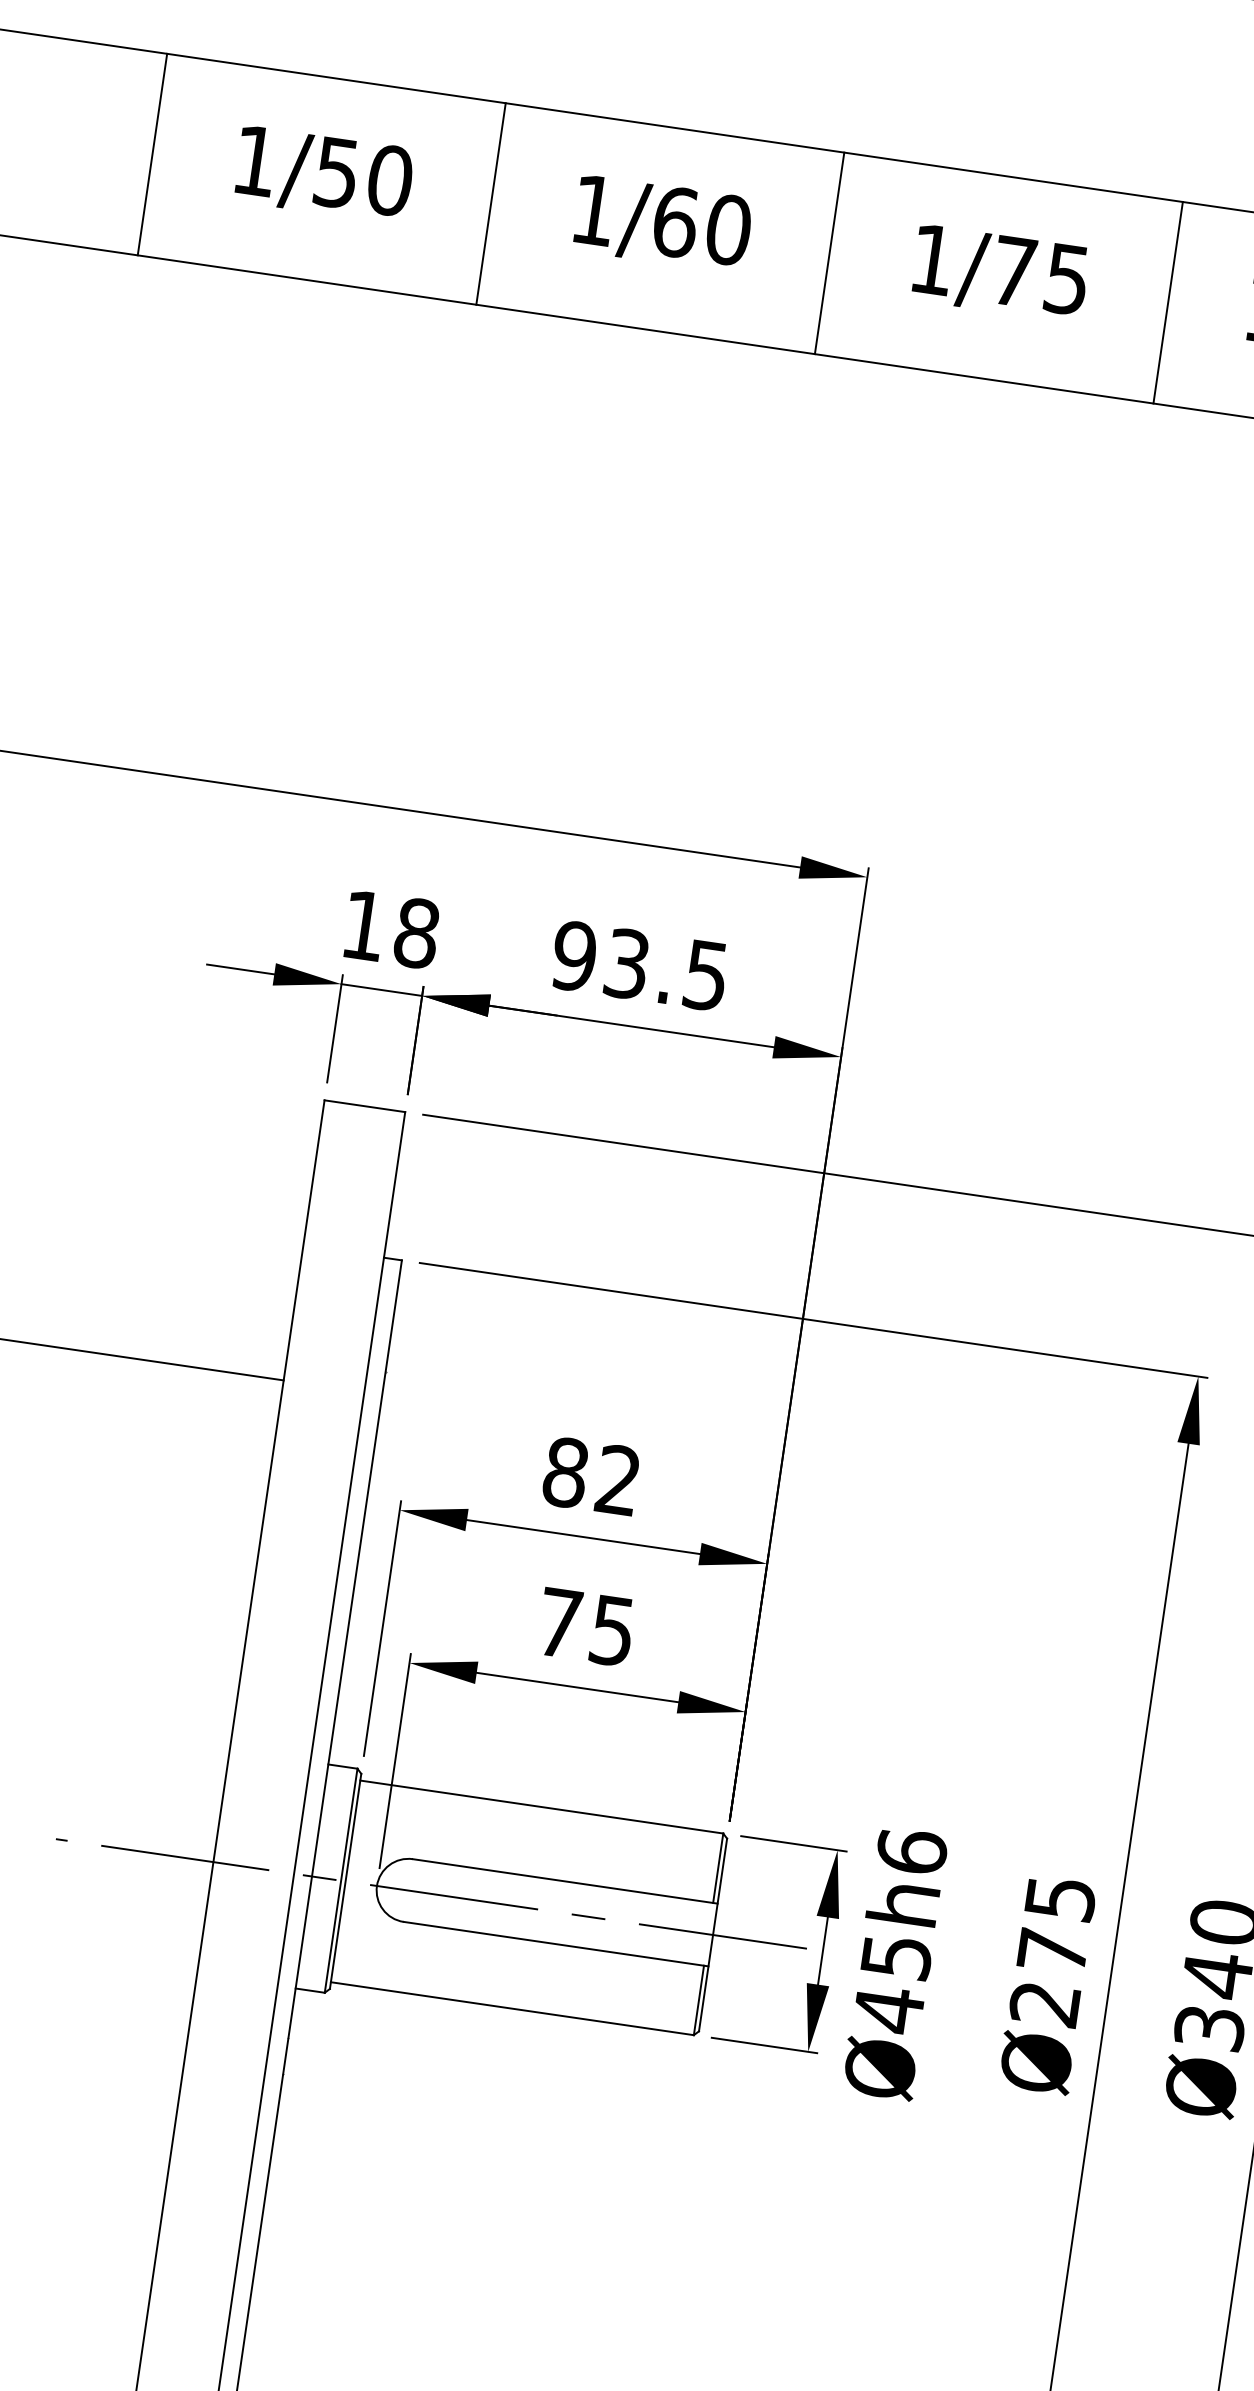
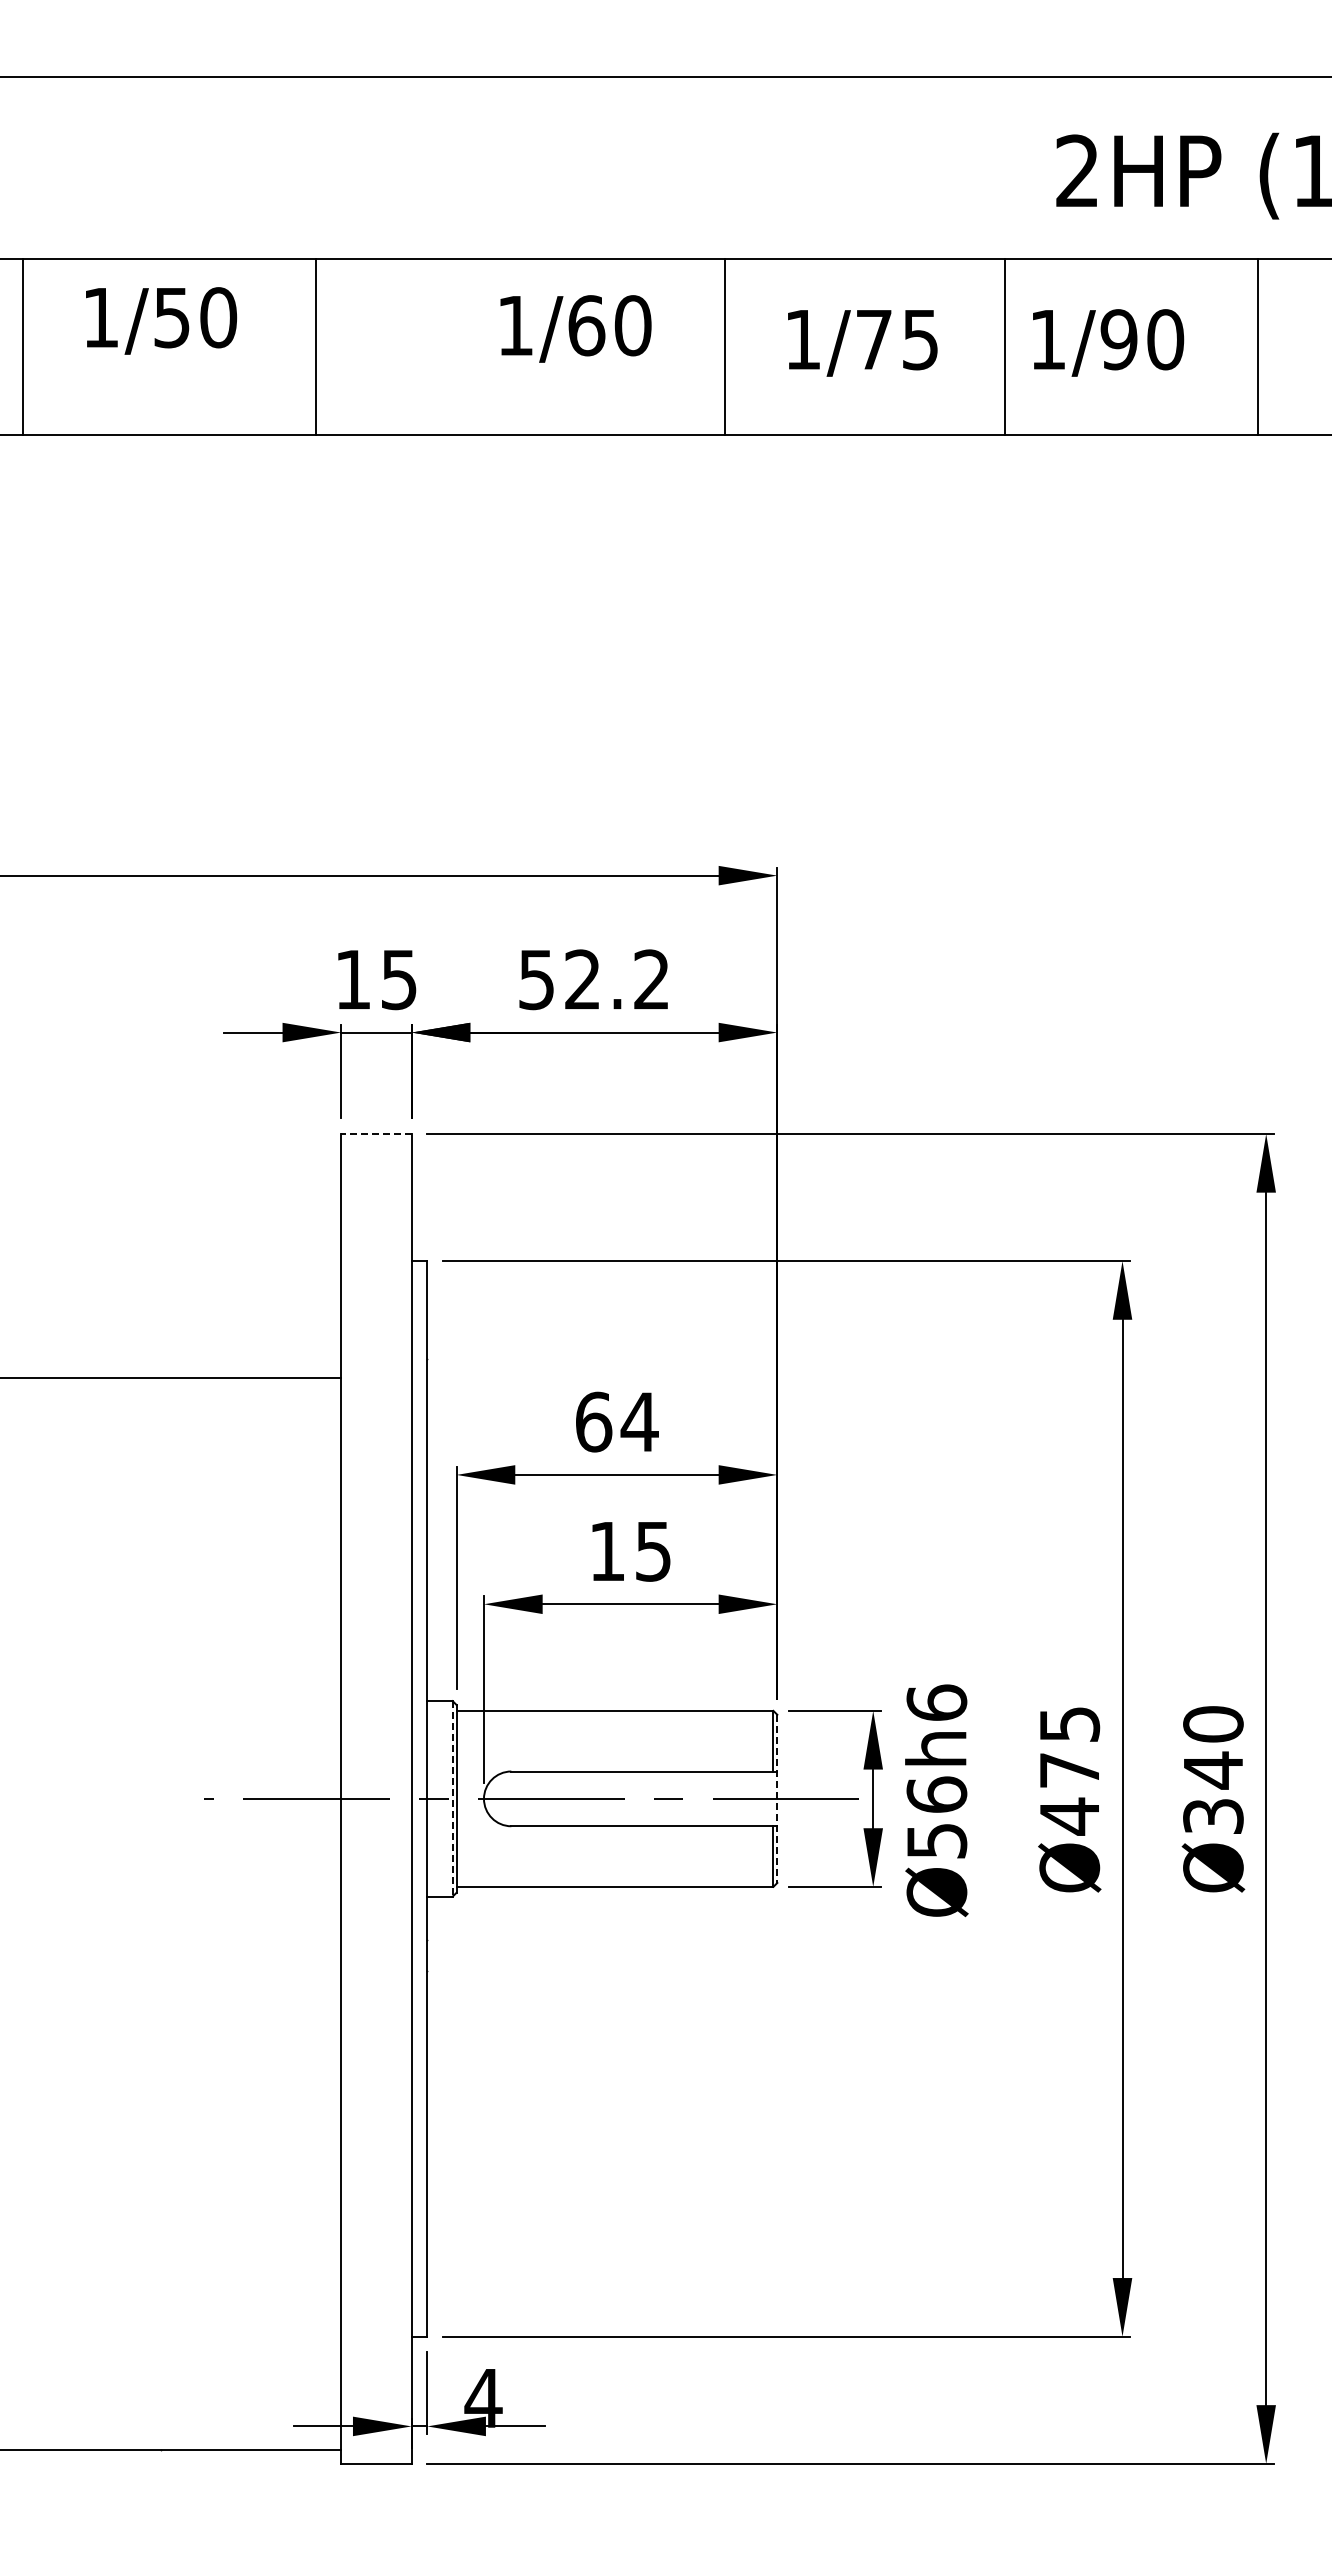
line: (152, 155) -> (23, 347), moved
text: (324, 174) -> (161, 320), moved
line: (490, 204) -> (315, 347), moved
text: (662, 223) -> (575, 328), moved
line: (829, 253) -> (725, 347), moved
text: (1000, 273) -> (862, 343), moved
line: (1167, 303) -> (1004, 347), moved
text: (417, 933) -> (399, 979), 18 -> 15
text: (639, 965) -> (593, 979), 93.5 -> 52.2
line: (363, 1105) -> (375, 1133), solid -> dashed
text: (591, 1475) -> (616, 1421), 82 -> 64
text: (559, 1623) -> (607, 1551), 75 -> 15
line: (340, 1880) -> (452, 1798), solid -> dashed
line: (713, 1935) -> (777, 1799), solid -> dashed
text: (892, 1984) -> (936, 1818), Ø45h6 -> Ø56h6
text: (1043, 2003) -> (1068, 1816), Ø275 -> Ø475

